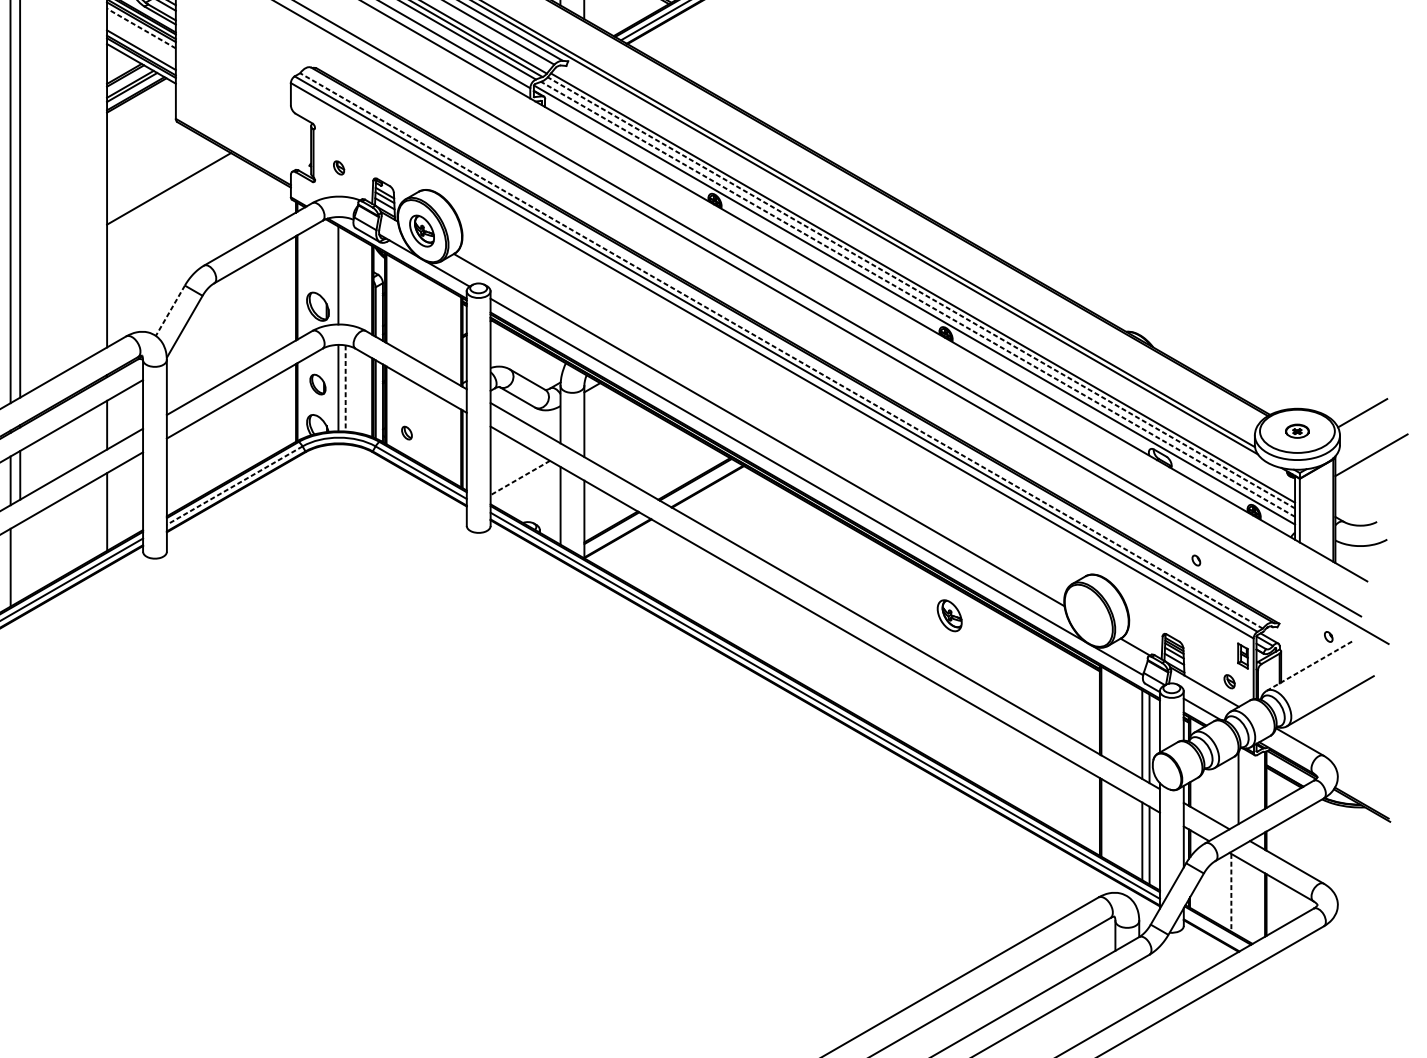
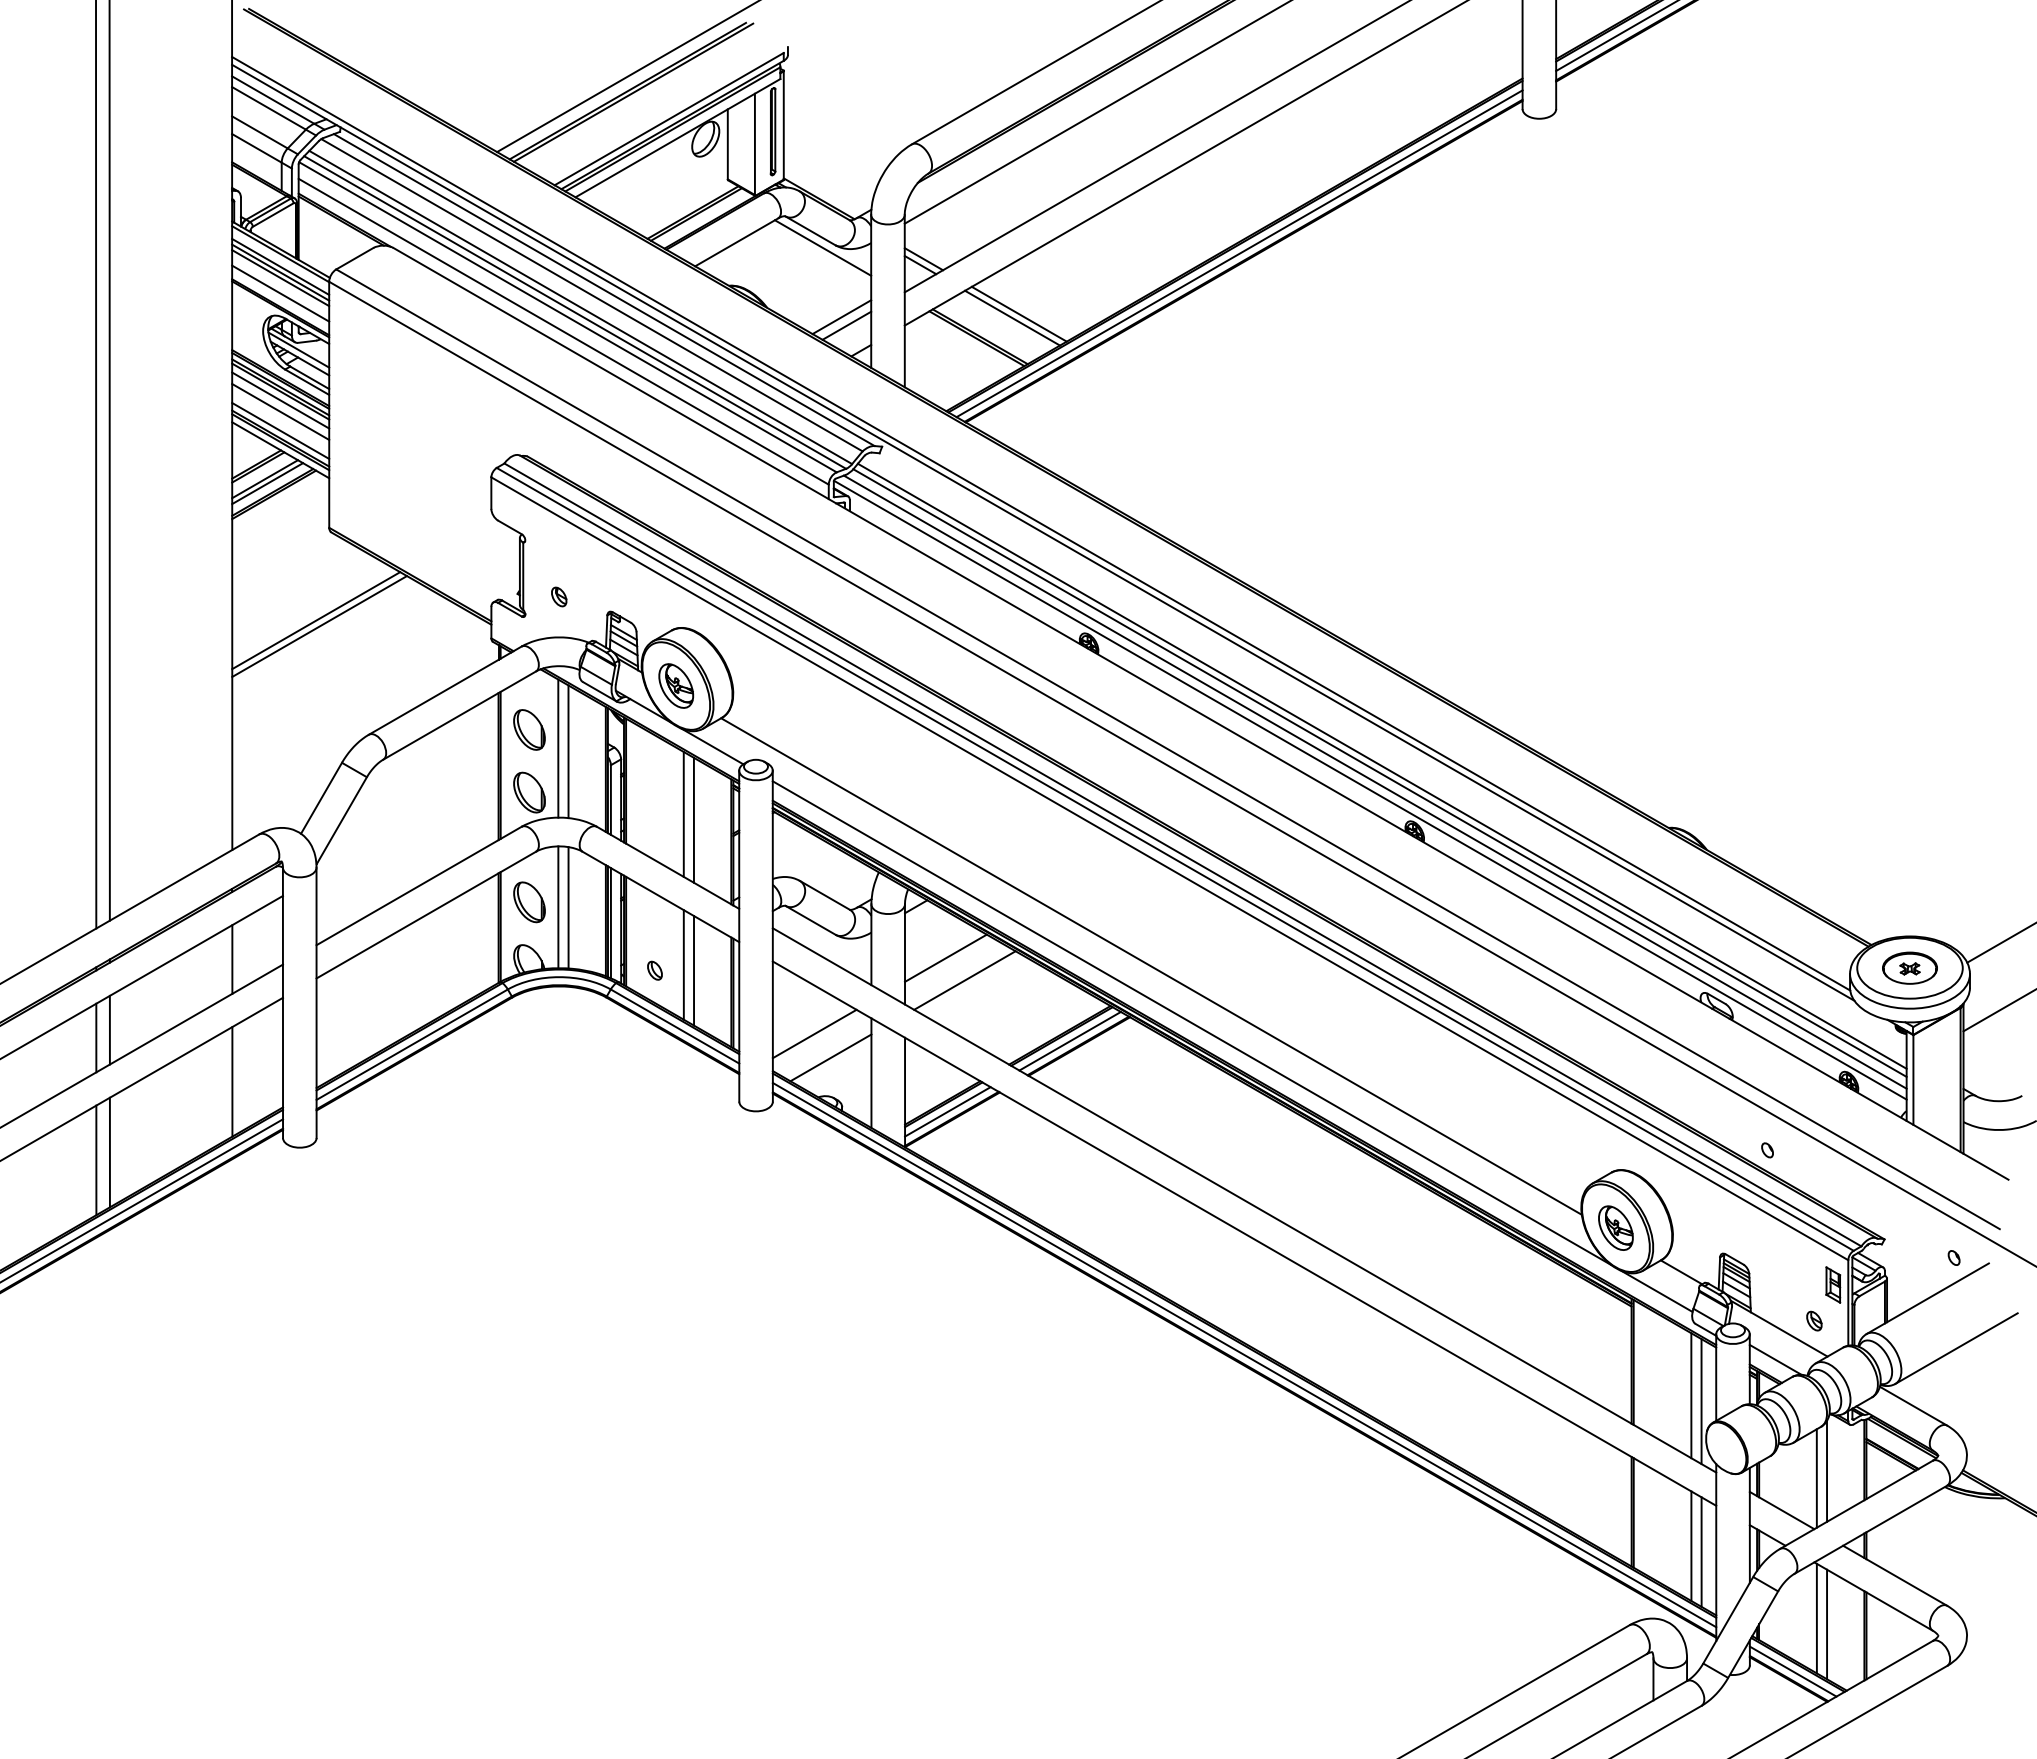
line: (141, 28) -> (280, 400), dashed -> solid
line: (141, 36) -> (280, 411), added
line: (166, 184) -> (316, 620), added
part: (317, 261) -> (529, 729), added
line: (345, 277) -> (568, 751), added
line: (921, 293) -> (1380, 773), dashed -> solid
line: (917, 298) -> (1374, 781), dashed -> solid
line: (170, 310) -> (321, 798), dashed -> solid
line: (427, 321) -> (683, 813), added
line: (434, 325) -> (693, 819), added
line: (781, 350) -> (1182, 854), dashed -> solid
part: (317, 384) -> (529, 902), size x1.43
line: (345, 388) -> (568, 907), dashed -> solid
line: (613, 423) -> (945, 957), added
line: (427, 428) -> (683, 964), added
part: (1297, 430) -> (1909, 967), size x1.67
line: (434, 432) -> (693, 970), added
line: (626, 440) -> (964, 980), added
line: (520, 478) -> (814, 1034), dashed -> solid
line: (701, 482) -> (1069, 1040), added
line: (234, 485) -> (411, 1044), dashed -> solid
line: (531, 494) -> (830, 1057), added
line: (614, 532) -> (947, 1111), added
line: (19, 562) -> (109, 1152), added
part: (949, 615) -> (1615, 1227), moved
line: (1309, 665) -> (1927, 1298), dashed -> solid
line: (1231, 793) -> (1816, 1478), added
line: (1231, 892) -> (1816, 1618), dashed -> solid
line: (1238, 896) -> (1827, 1624), added
line: (1214, 930) -> (1792, 1671), added

